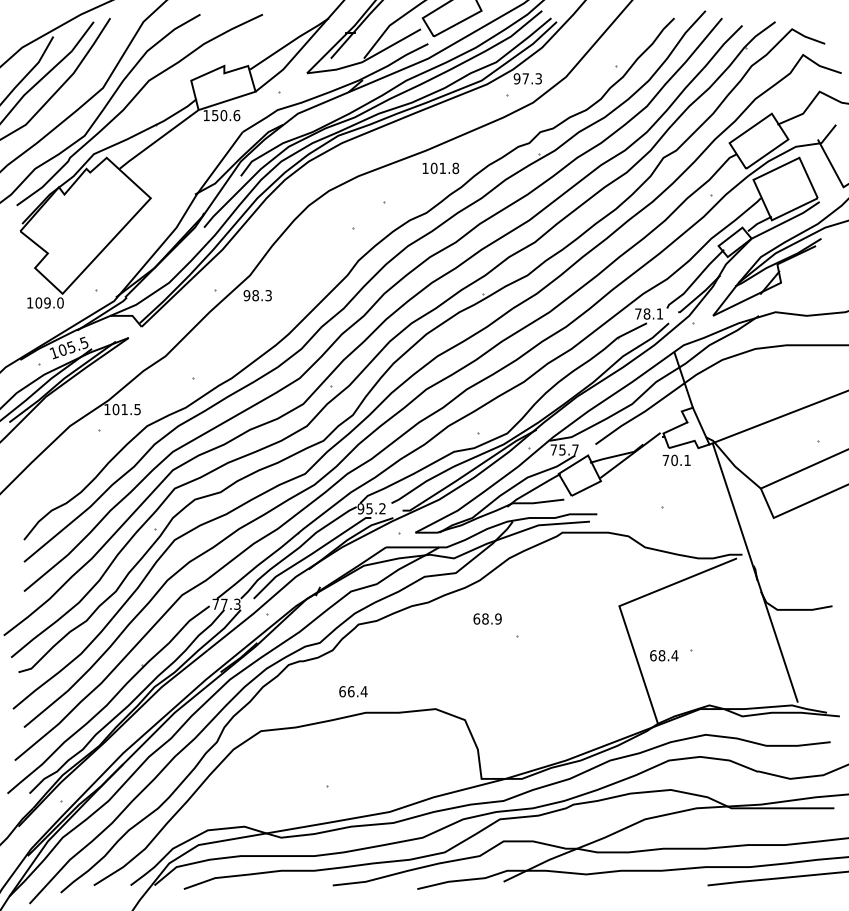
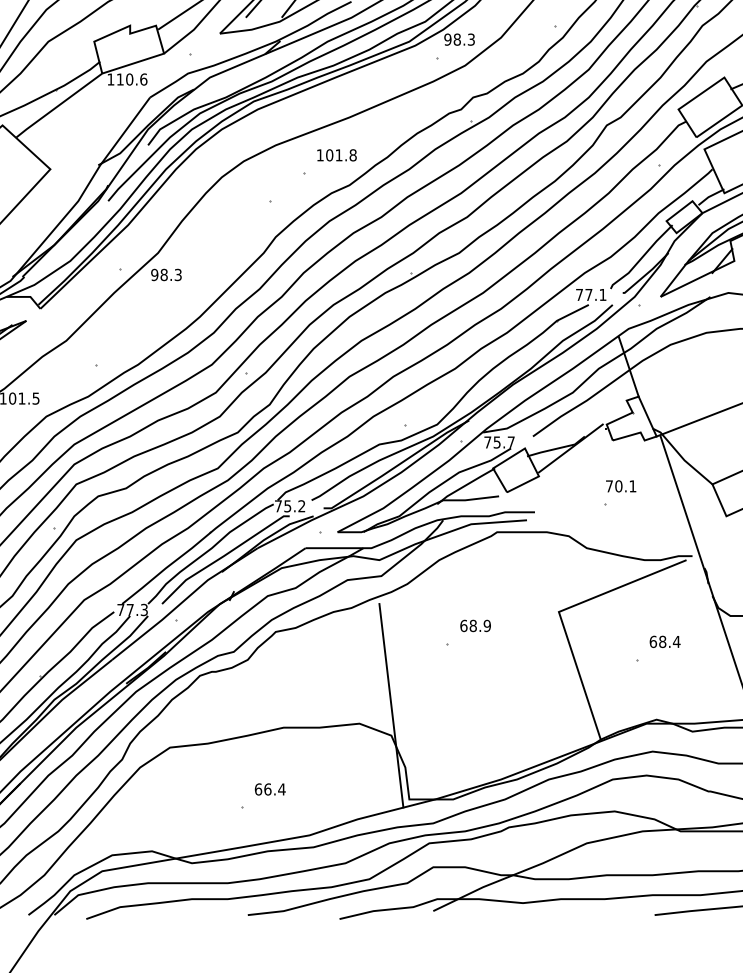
text: (525, 78) -> (457, 39), 97.3 -> 98.3
text: (215, 115) -> (120, 79), 150.6 -> 110.6
text: (440, 167) -> (336, 154), moved
text: (646, 313) -> (588, 294), 78.1 -> 77.1
text: (676, 460) -> (620, 486), moved
text: (360, 508) -> (277, 505), 95.2 -> 75.2
text: (487, 618) -> (475, 625), moved
text: (664, 655) -> (665, 641), moved
text: (353, 691) -> (270, 789), moved
line: (465, 692) -> (391, 705), added

